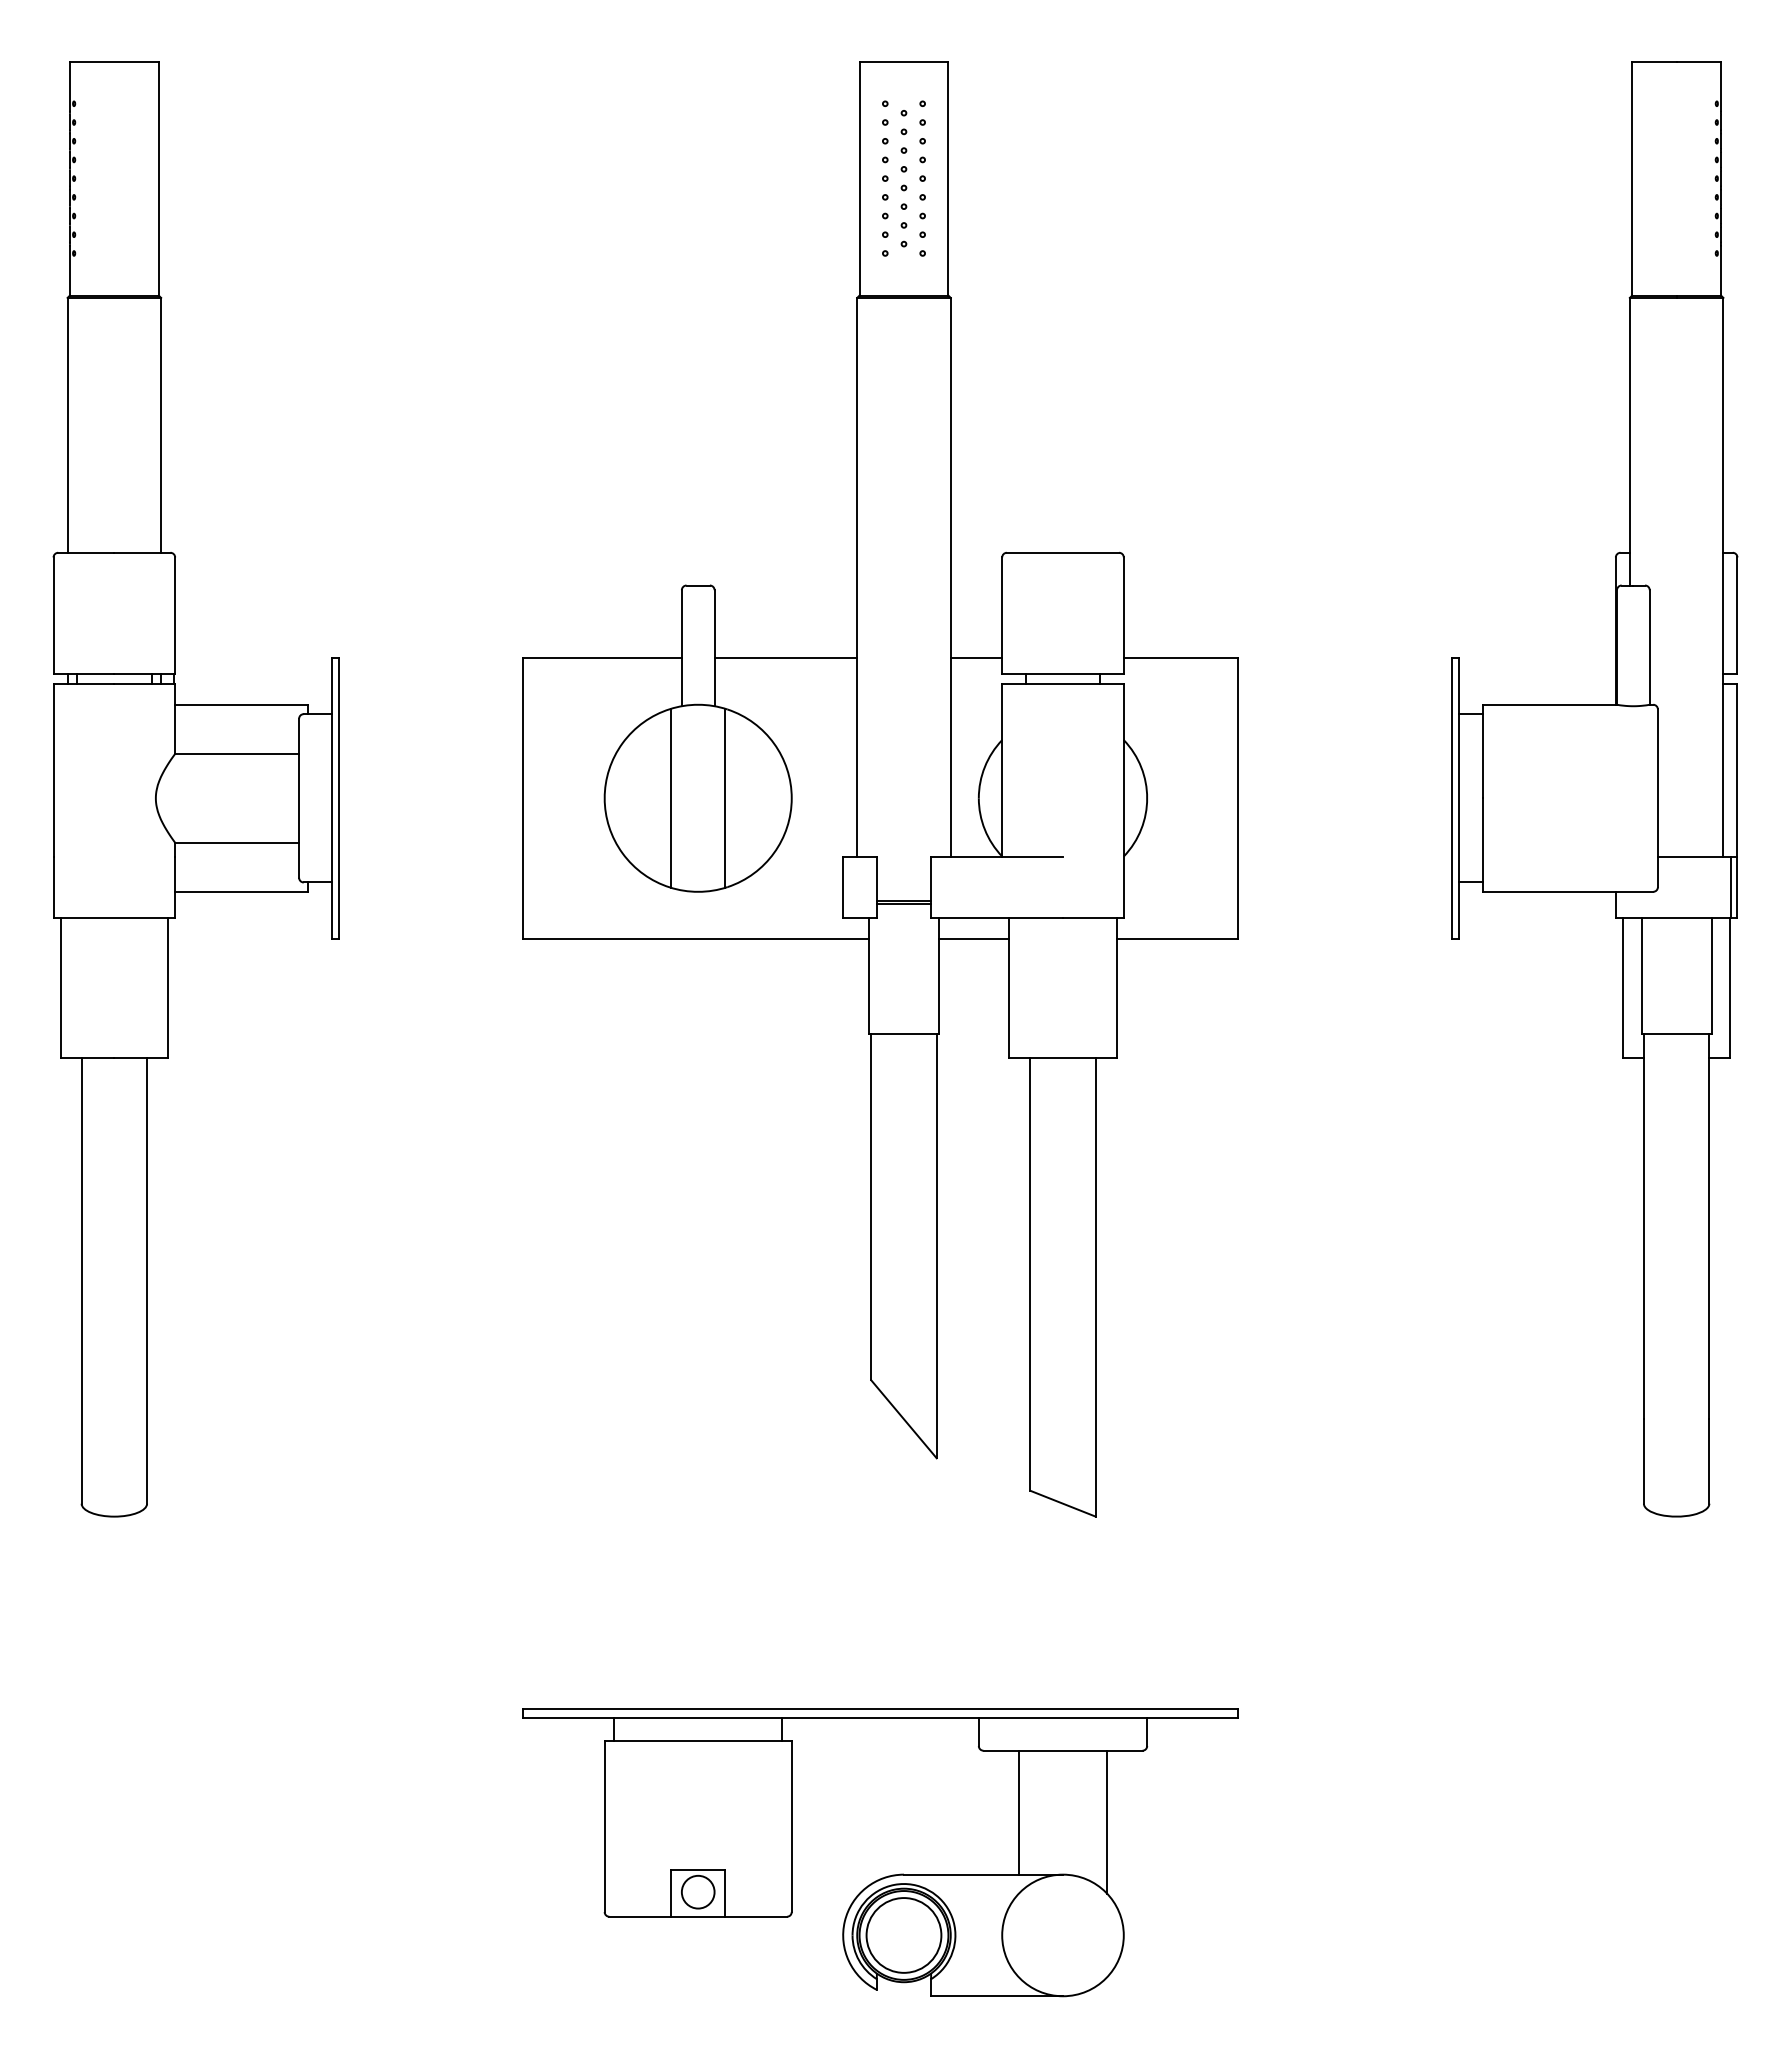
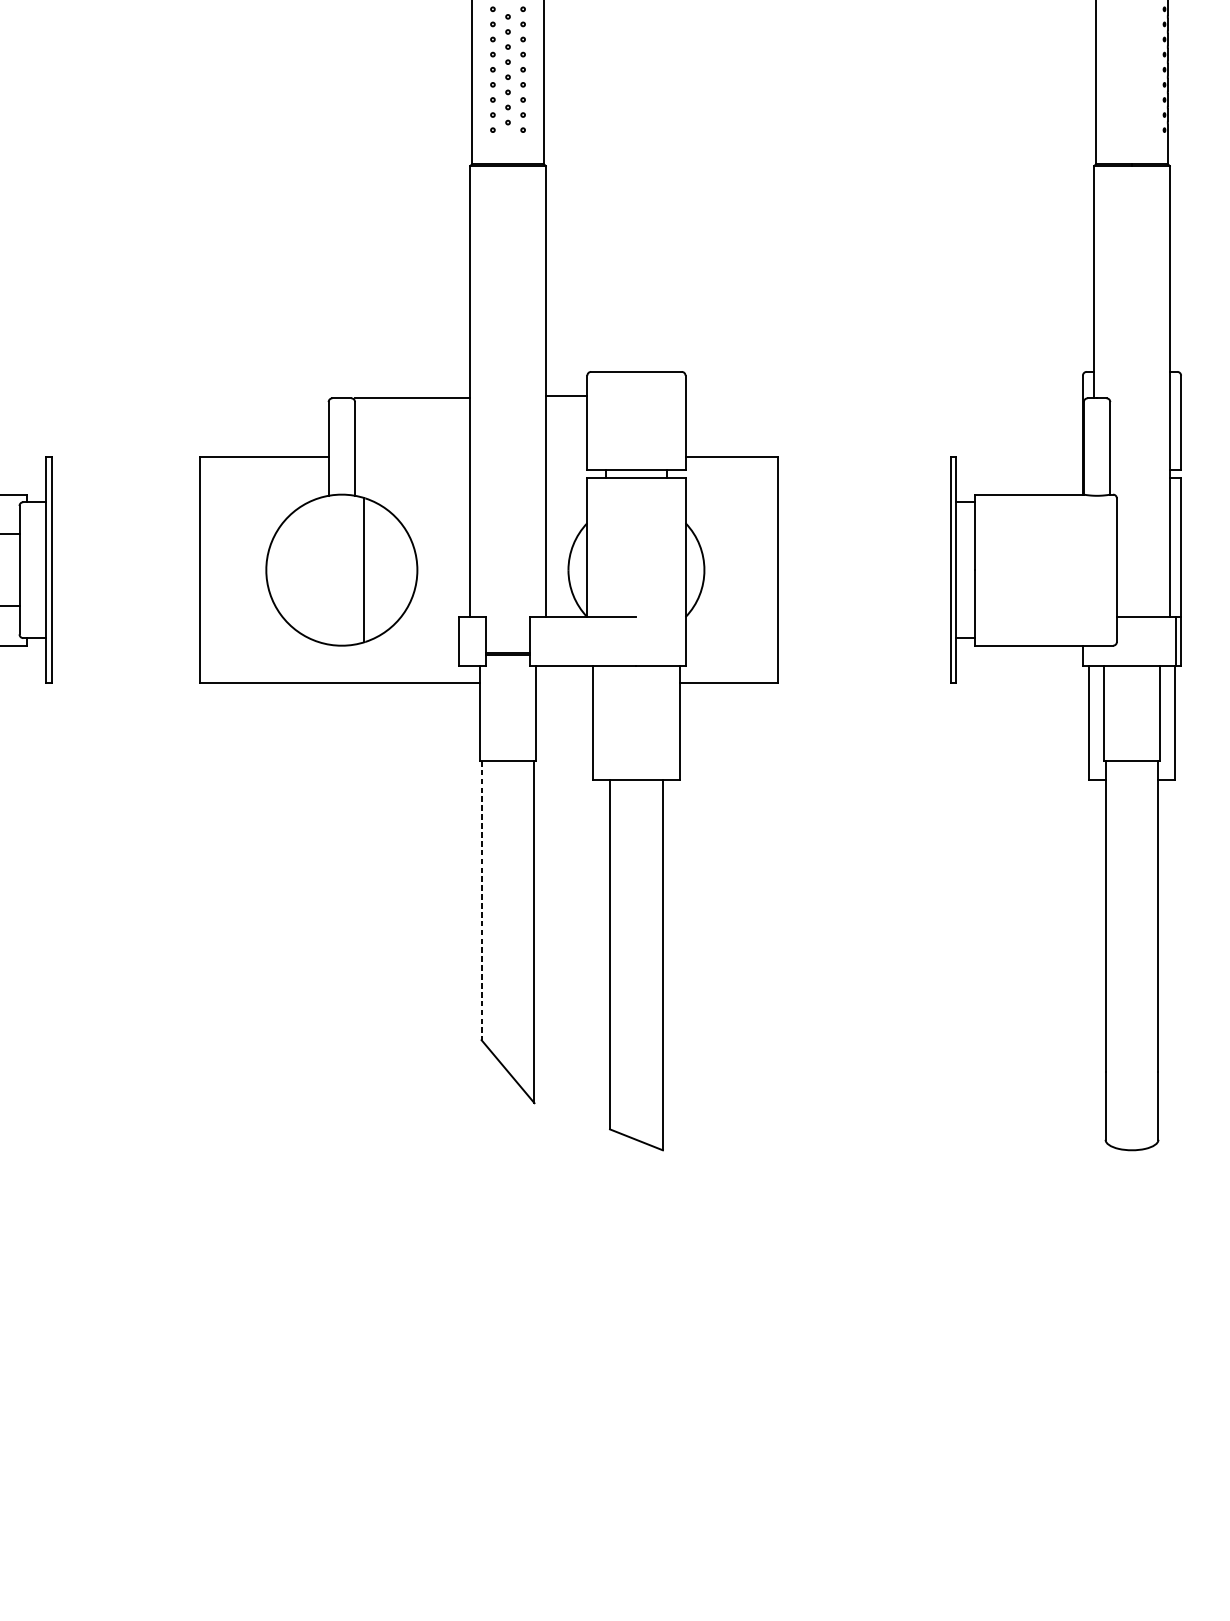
line: (785, 658) -> (412, 398), moved
line: (976, 658) -> (566, 396), moved
line: (671, 797) -> (320, 569), removed
line: (974, 938) -> (564, 683), removed
line: (871, 1207) -> (481, 900), solid -> dashed
part: (884, 1876) -> (492, 1440), removed

